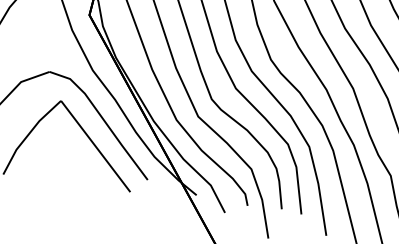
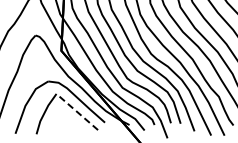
line: (95, 147) -> (77, 112), solid -> dashed

